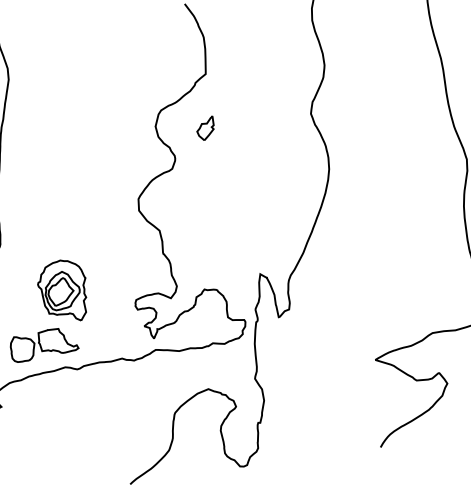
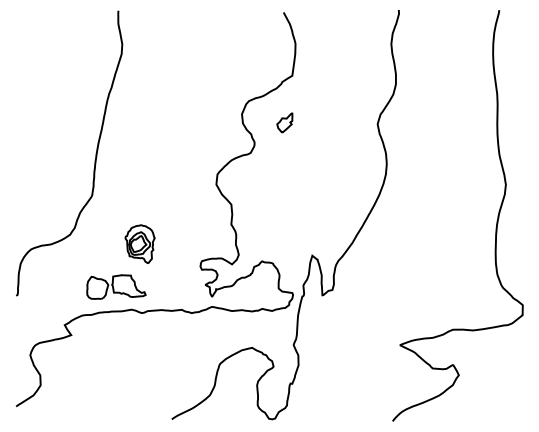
part: (62, 292) -> (139, 244), size x0.7

